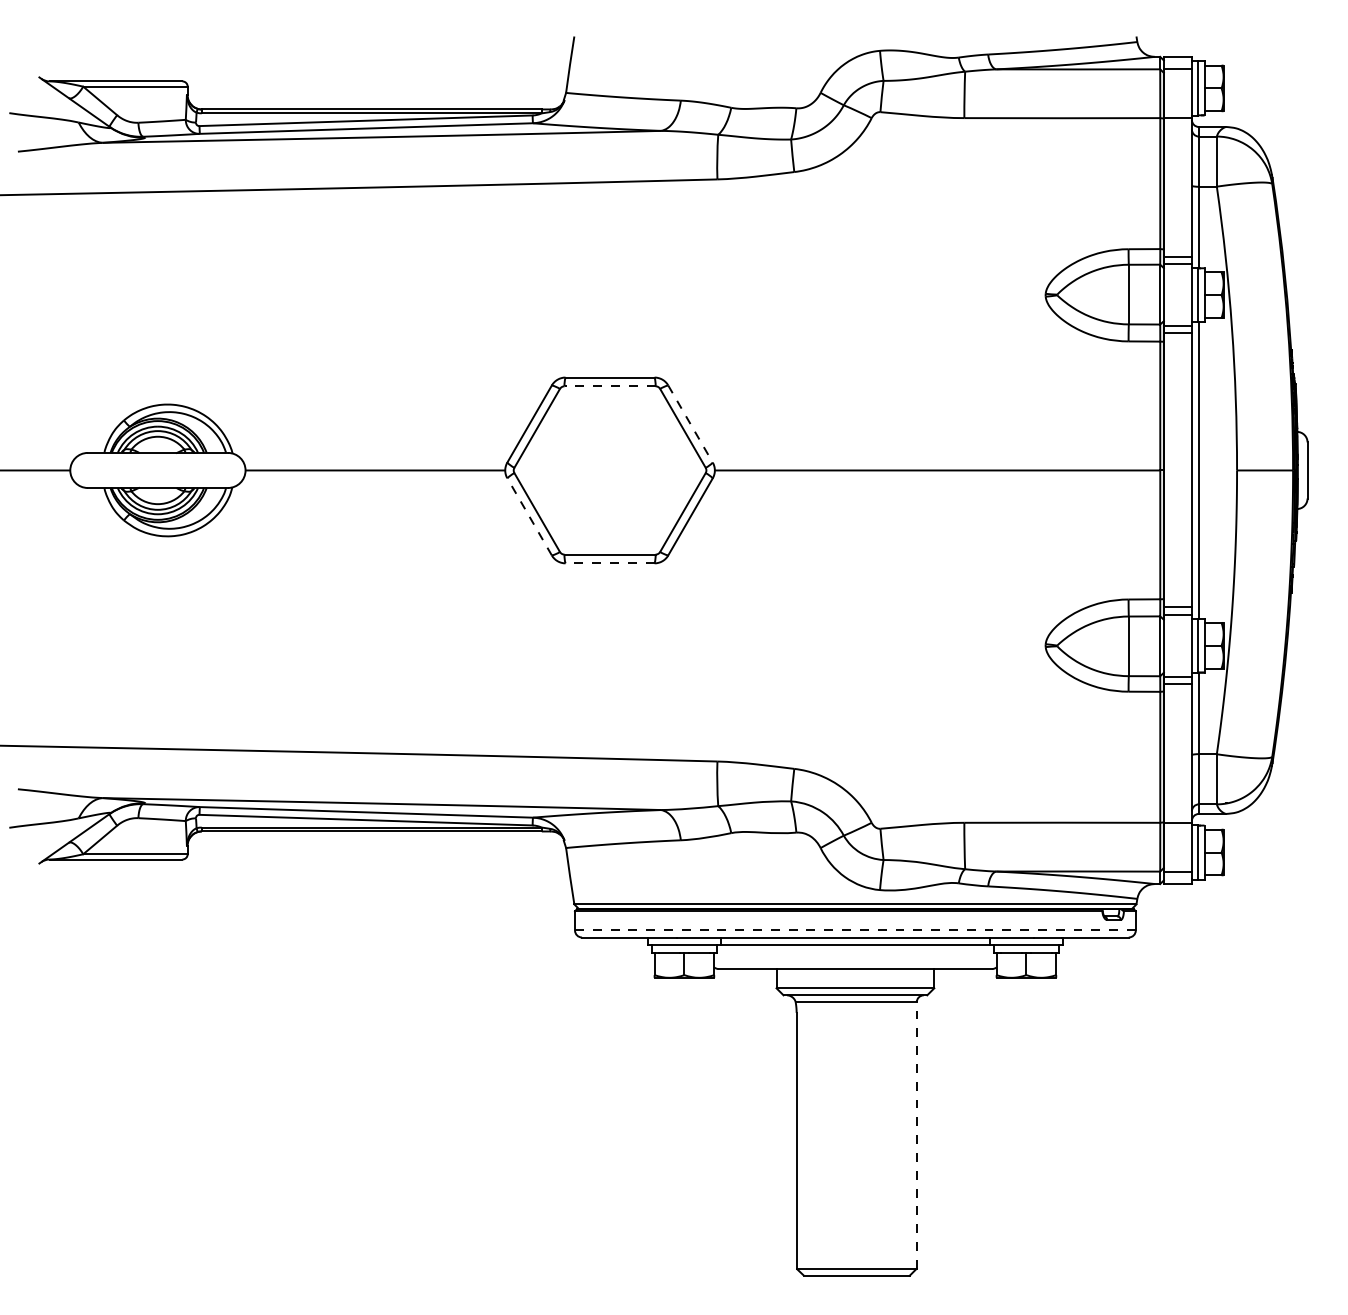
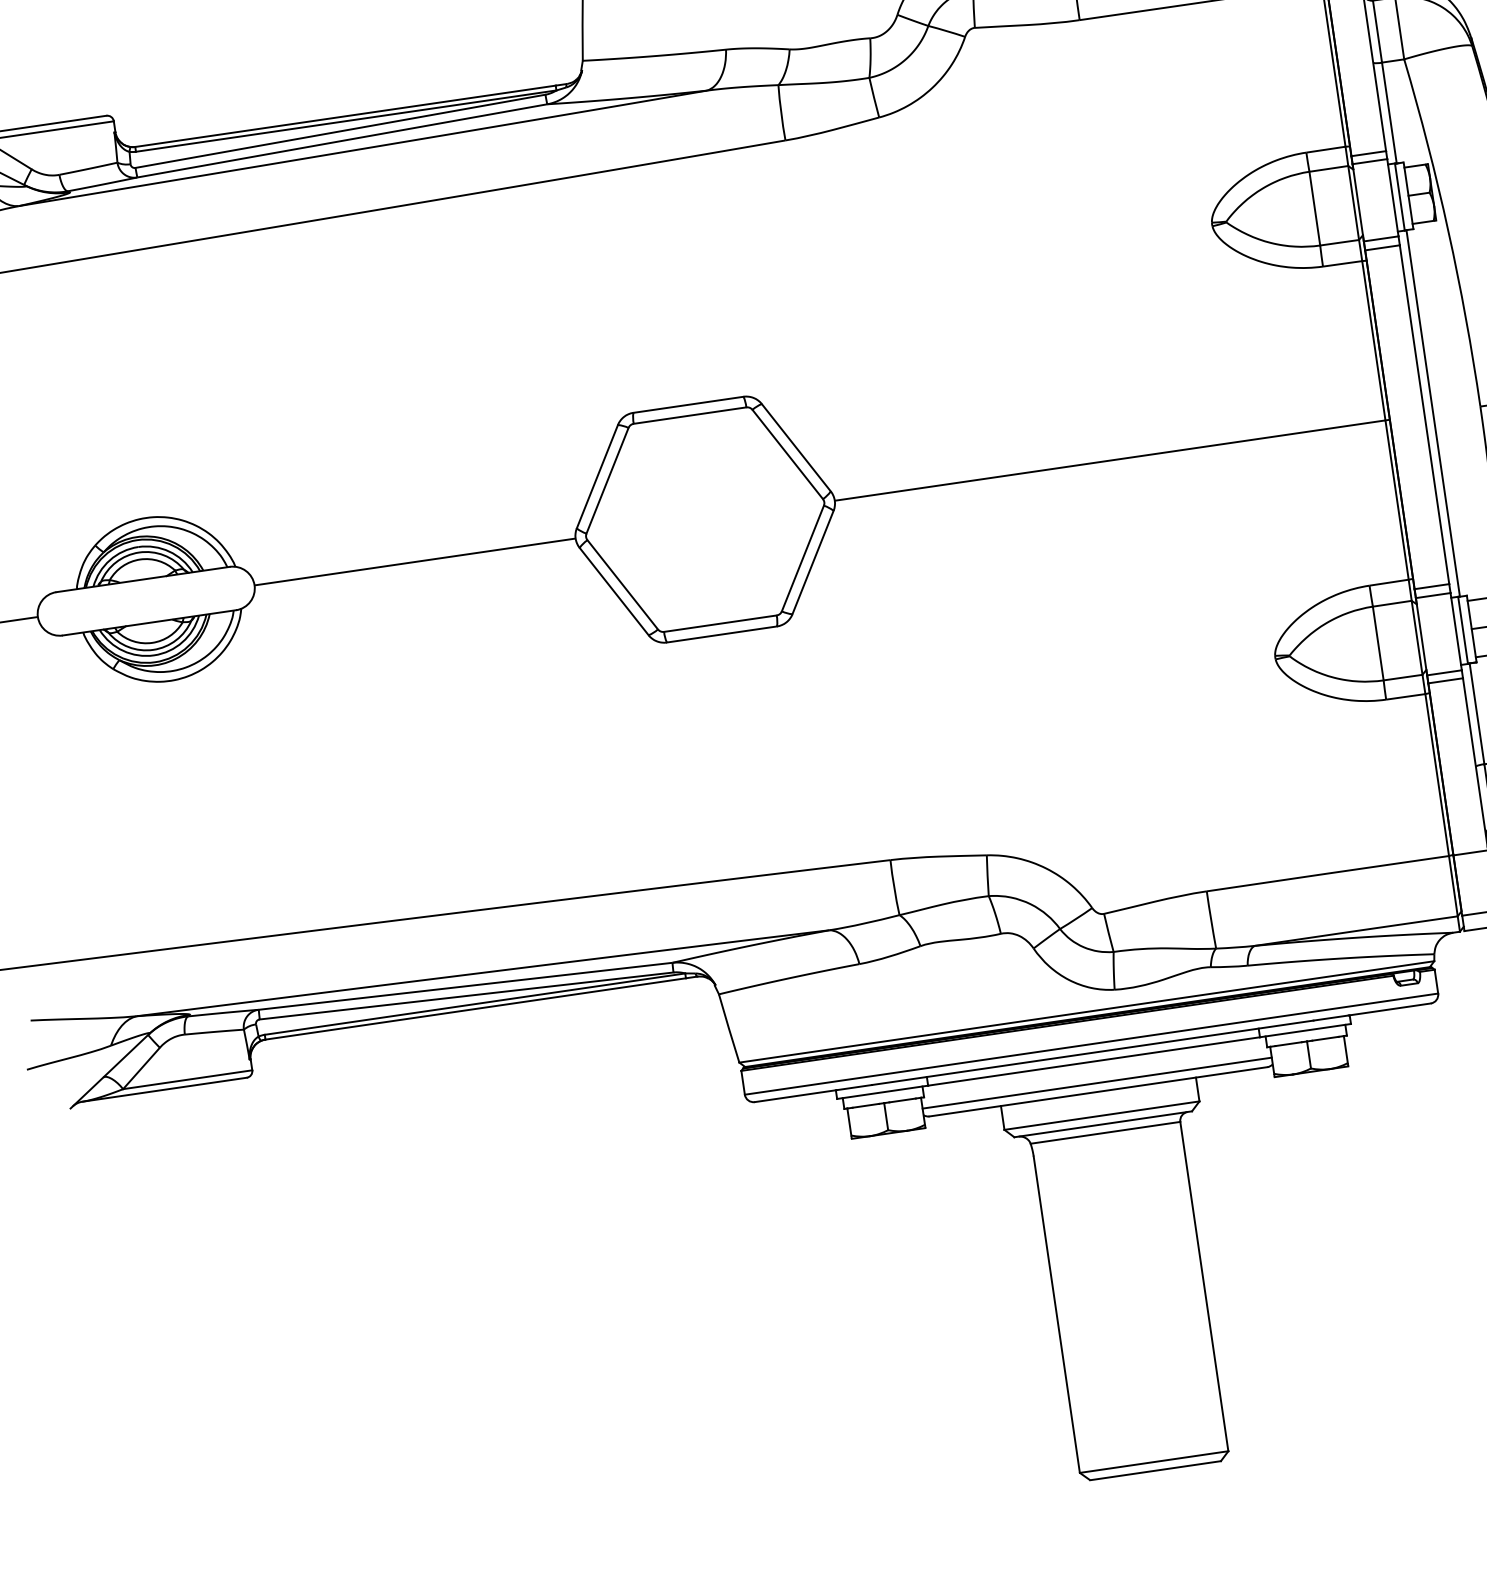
line: (609, 386) -> (689, 415), dashed -> solid
line: (690, 424) -> (796, 448), dashed -> solid
line: (529, 516) -> (613, 591), dashed -> solid
line: (610, 563) -> (722, 634), dashed -> solid
line: (855, 930) -> (1091, 1044), dashed -> solid
line: (855, 962) -> (1097, 1083), added
line: (916, 1135) -> (1204, 1286), dashed -> solid

